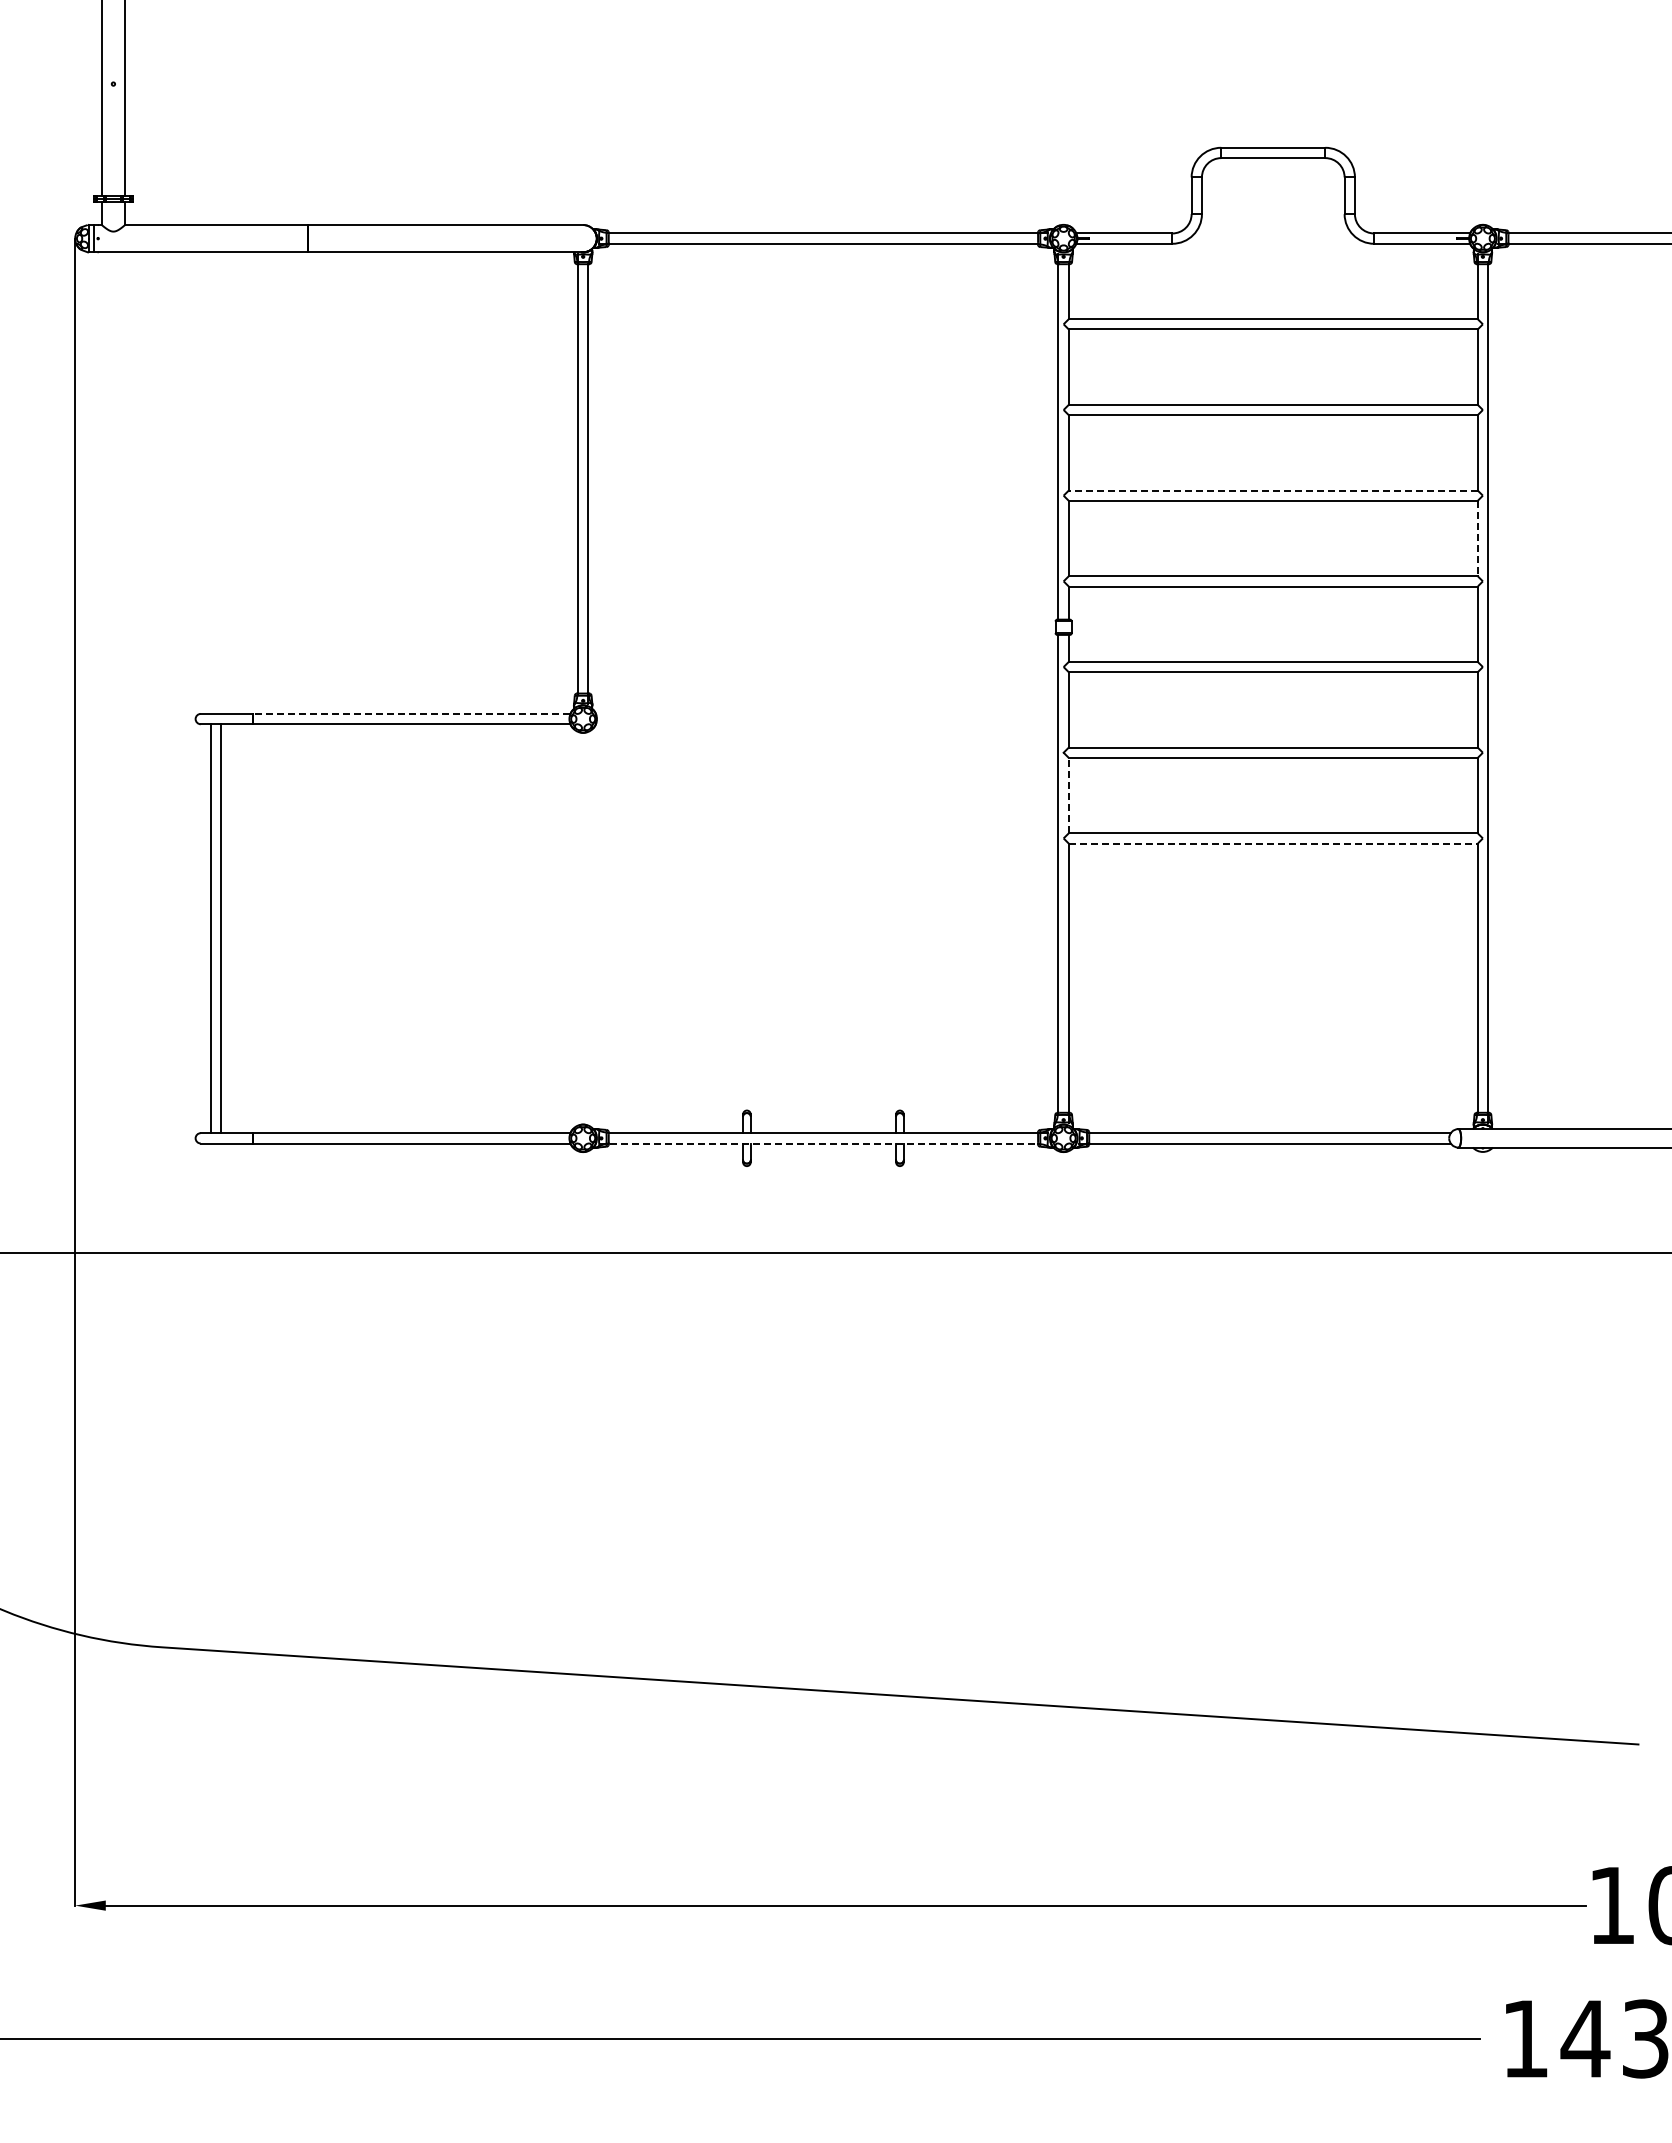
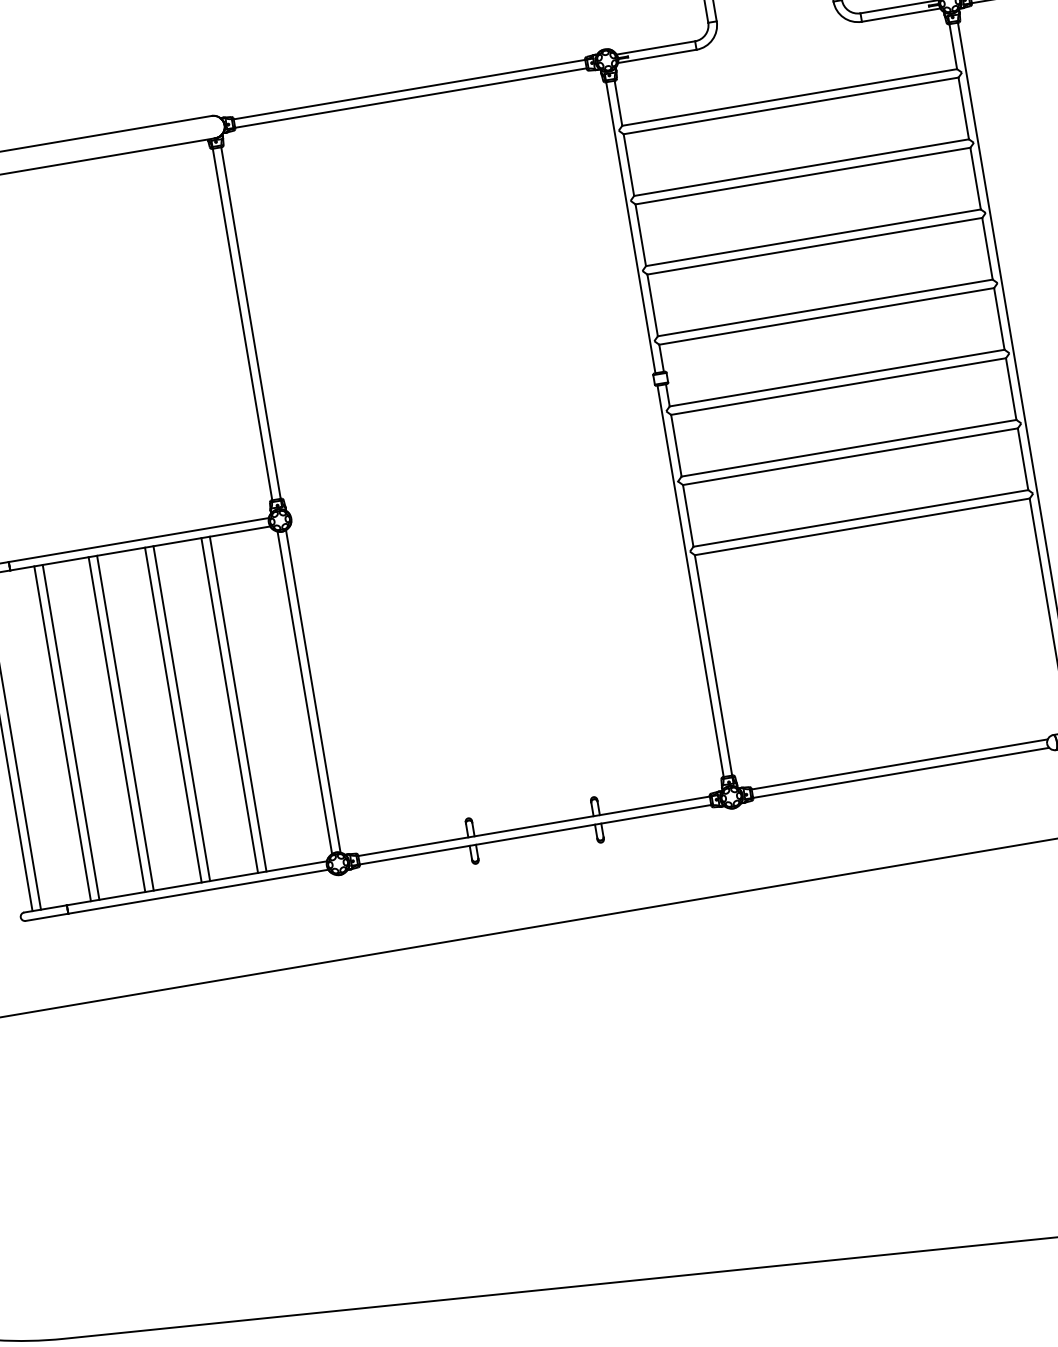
line: (1272, 490) -> (812, 237), dashed -> solid
line: (1477, 538) -> (987, 248), dashed -> solid
line: (411, 713) -> (138, 539), dashed -> solid
line: (1068, 795) -> (687, 515), dashed -> solid
line: (1273, 843) -> (862, 526), dashed -> solid
line: (282, 928) -> (62, 733), added
line: (292, 928) -> (71, 732), added
line: (348, 928) -> (116, 724), added
line: (358, 928) -> (125, 723), added
line: (417, 928) -> (173, 714), added
line: (427, 928) -> (181, 713), added
line: (486, 928) -> (229, 705), added
line: (496, 928) -> (238, 703), added
line: (578, 928) -> (305, 692), added
line: (588, 928) -> (313, 691), added
line: (818, 1143) -> (531, 835), dashed -> solid

